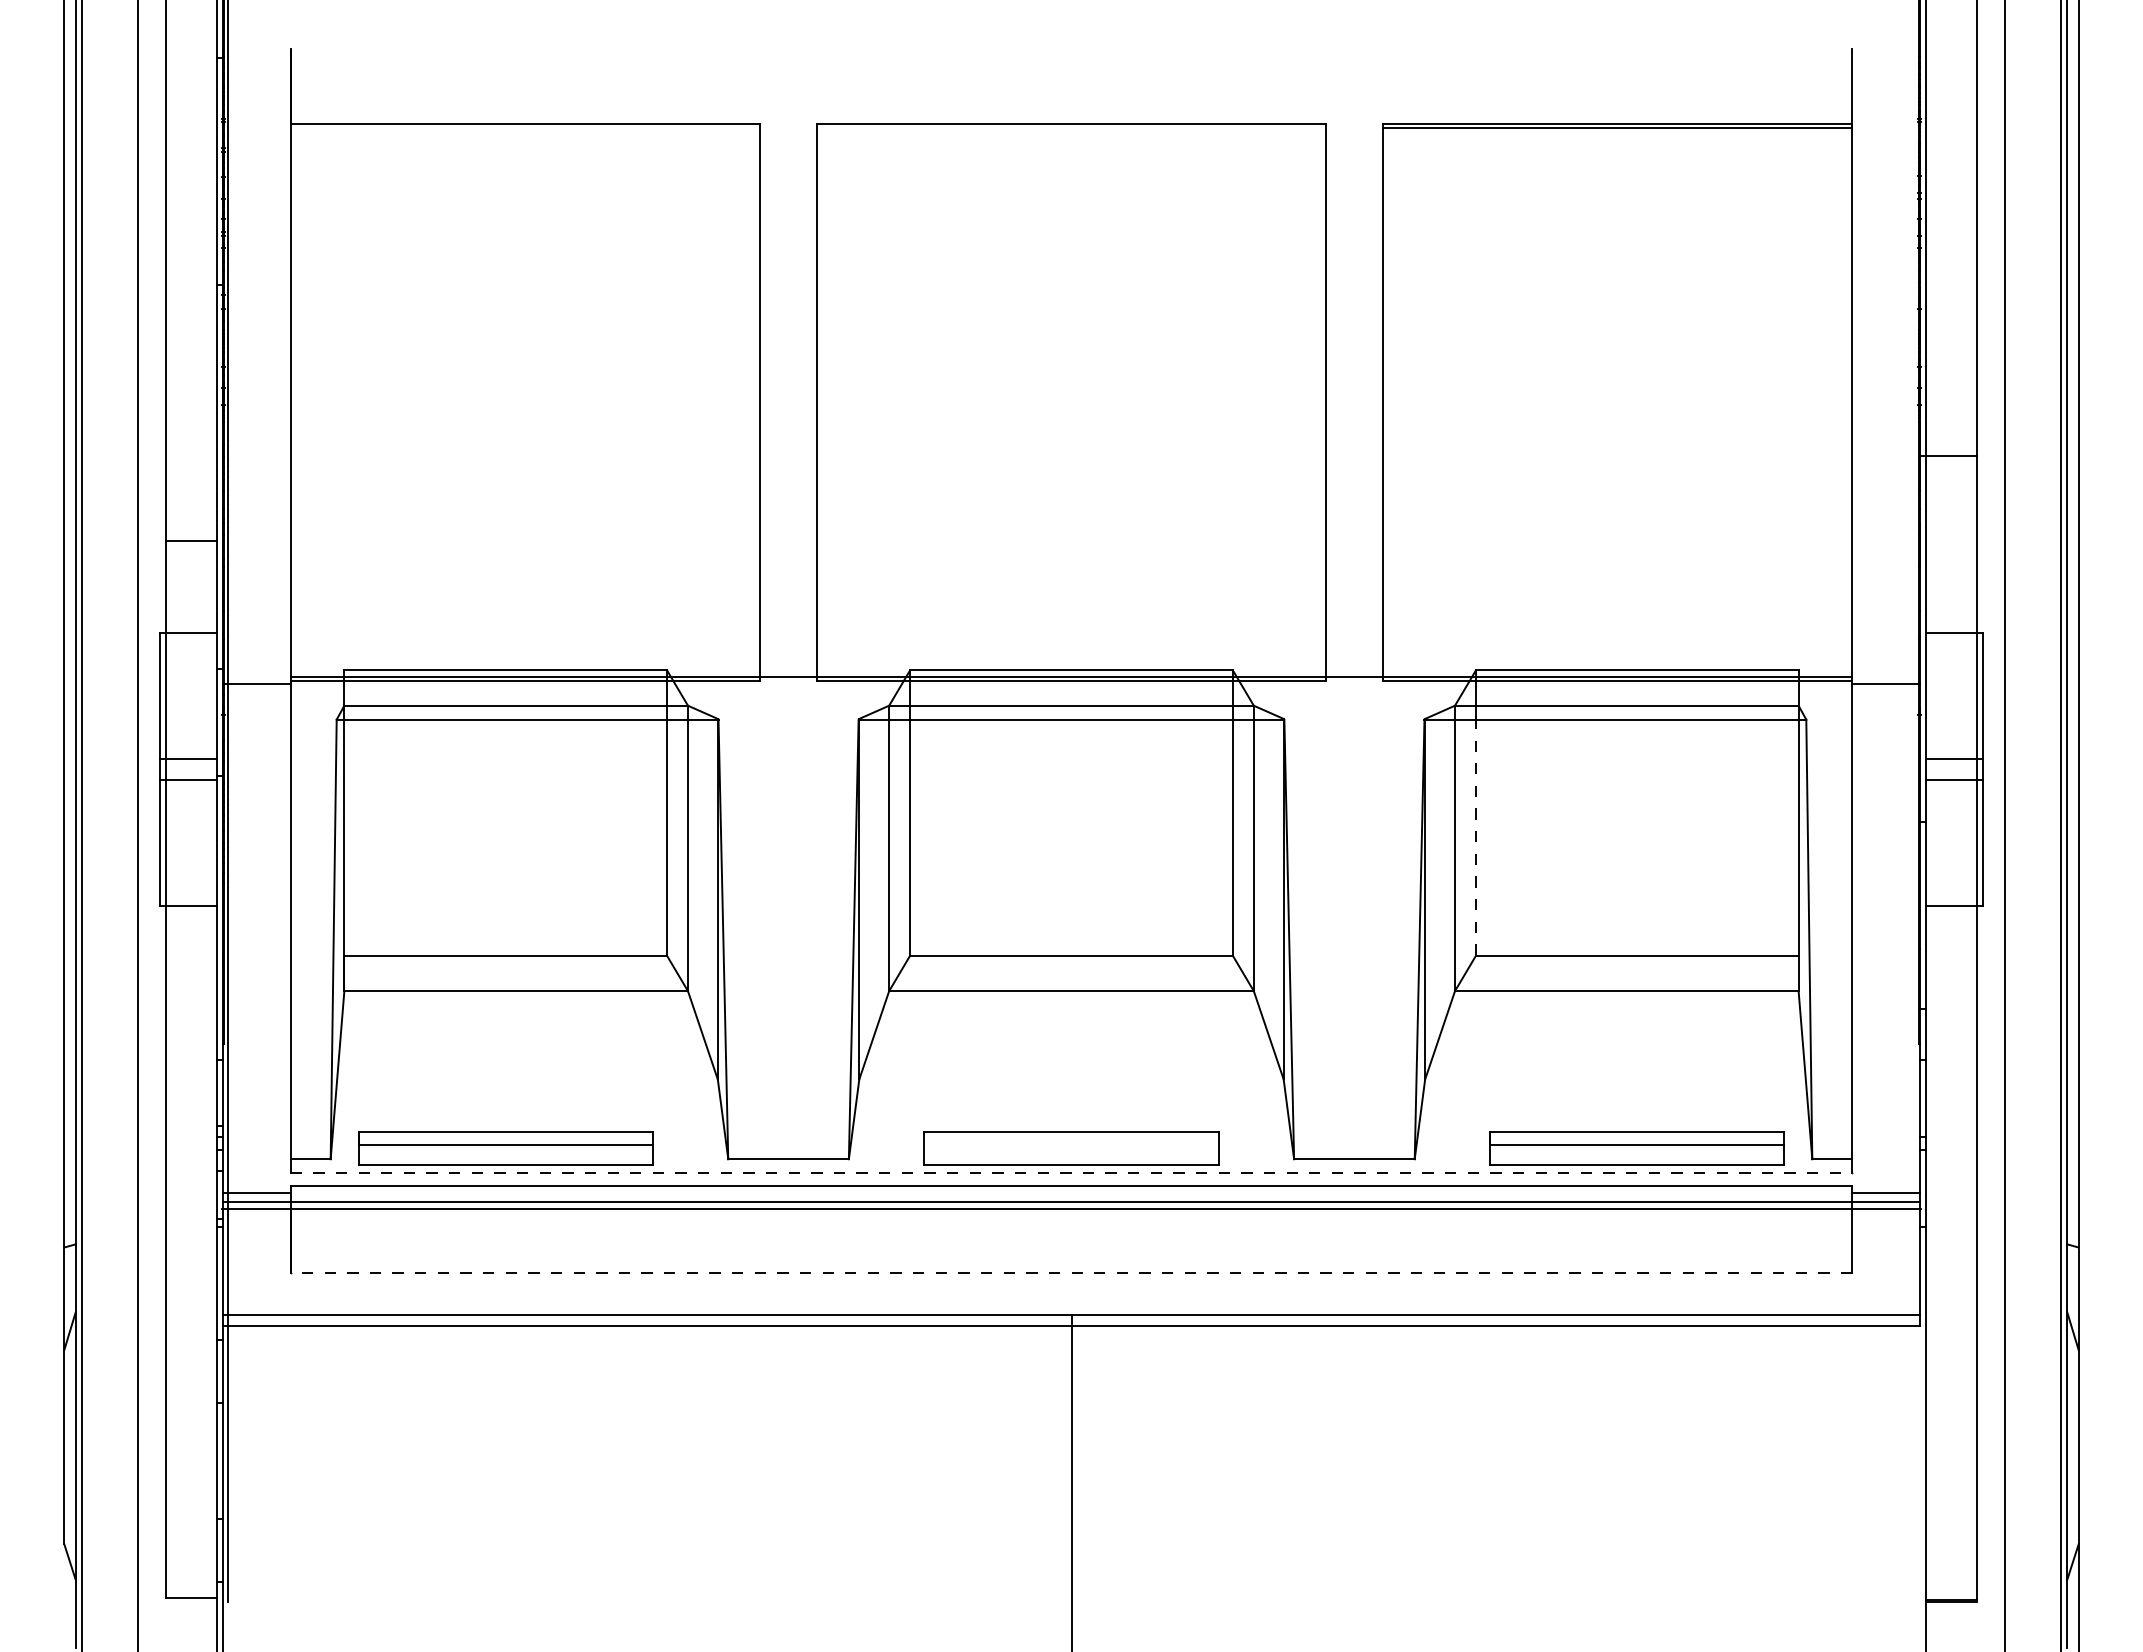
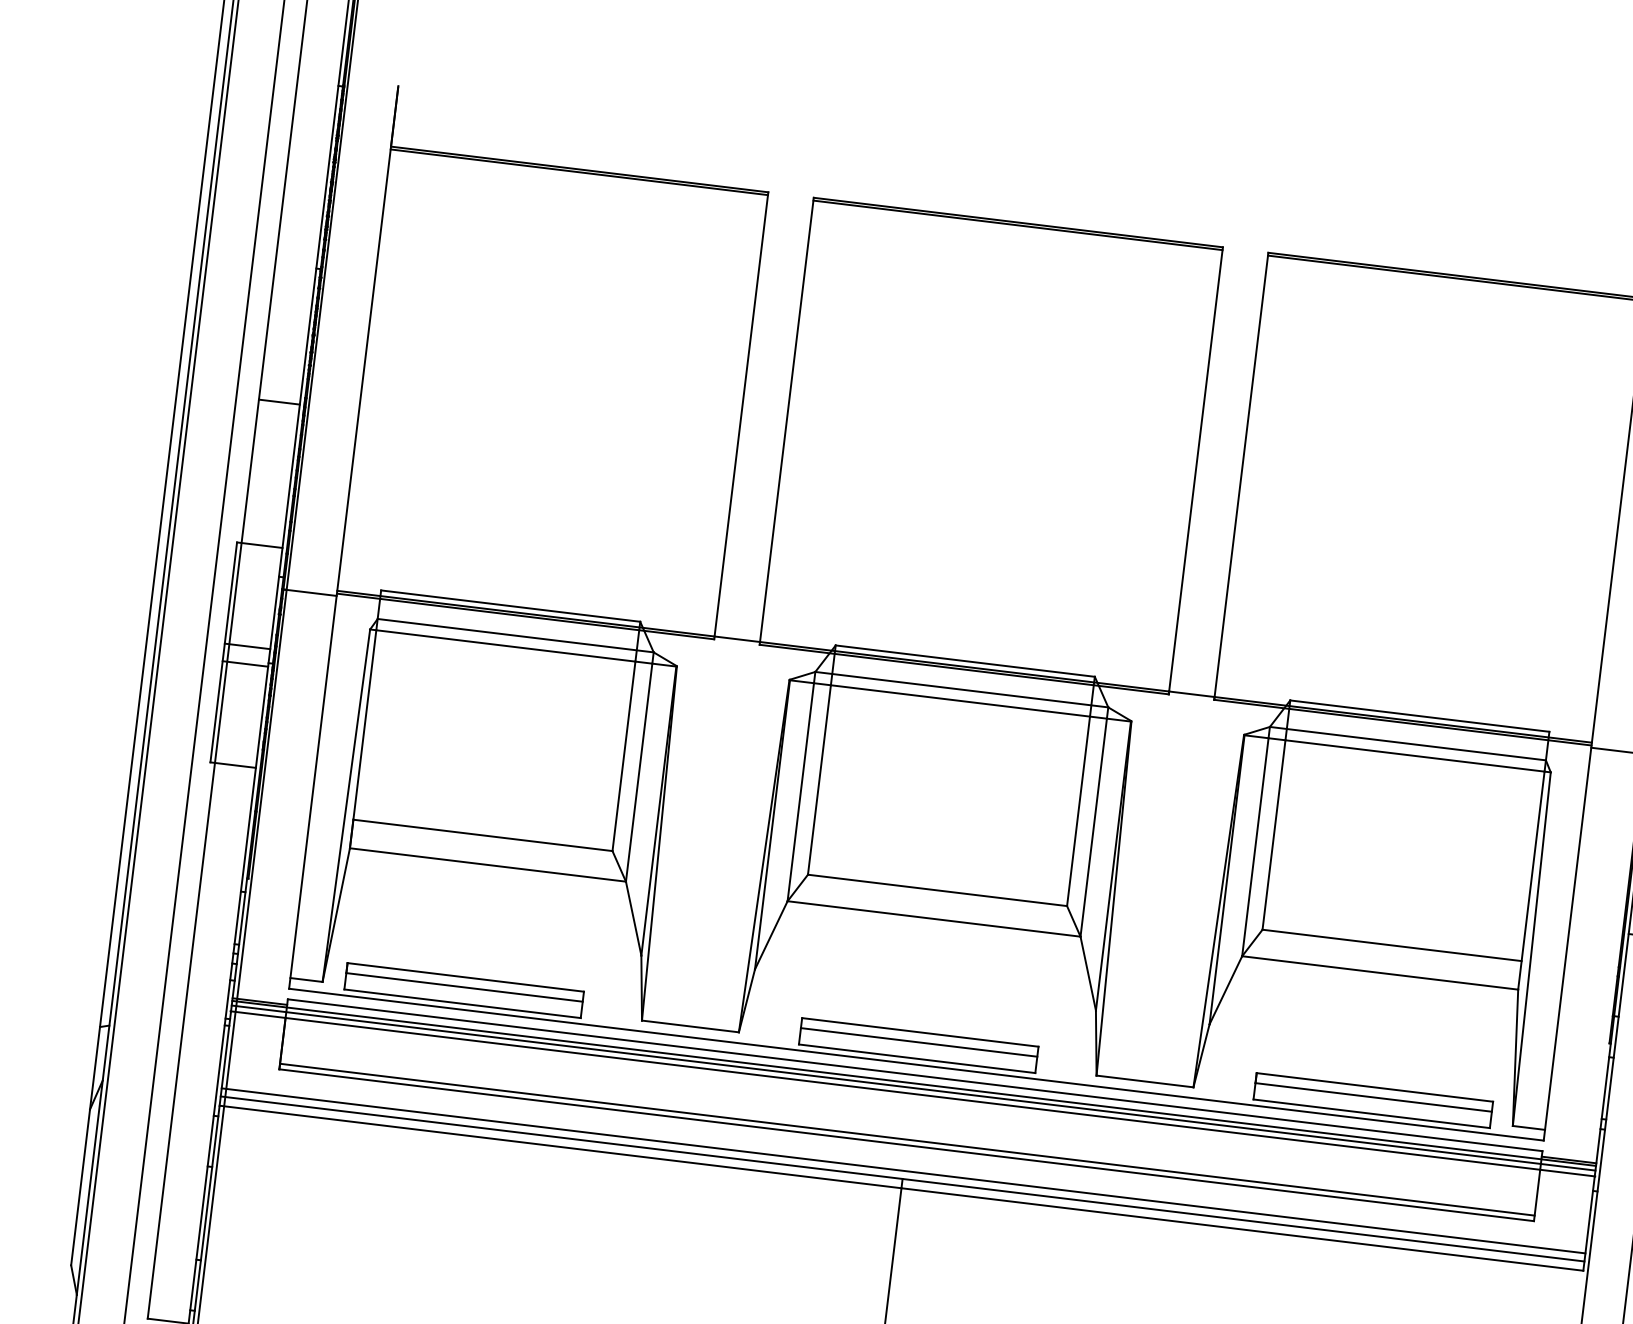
line: (525, 127) -> (579, 172), added
line: (1071, 127) -> (1018, 225), added
line: (191, 541) -> (279, 402), moved
line: (1476, 837) -> (1274, 834), dashed -> solid
line: (1071, 1144) -> (919, 1042), added
line: (1071, 1172) -> (916, 1064), dashed -> solid
line: (1071, 1195) -> (914, 1083), added
line: (1071, 1265) -> (907, 1139), added
line: (1071, 1272) -> (906, 1145), dashed -> solid
line: (1071, 1304) -> (903, 1170), added

